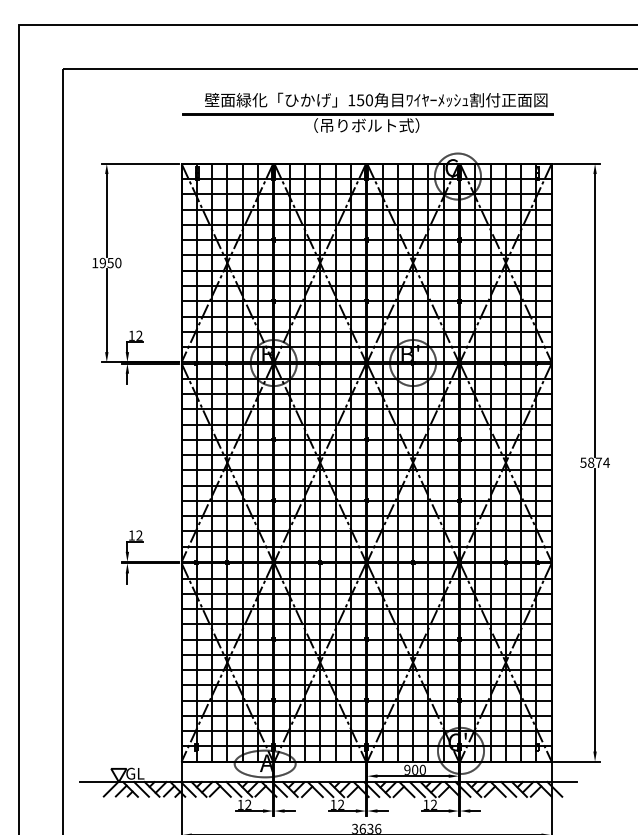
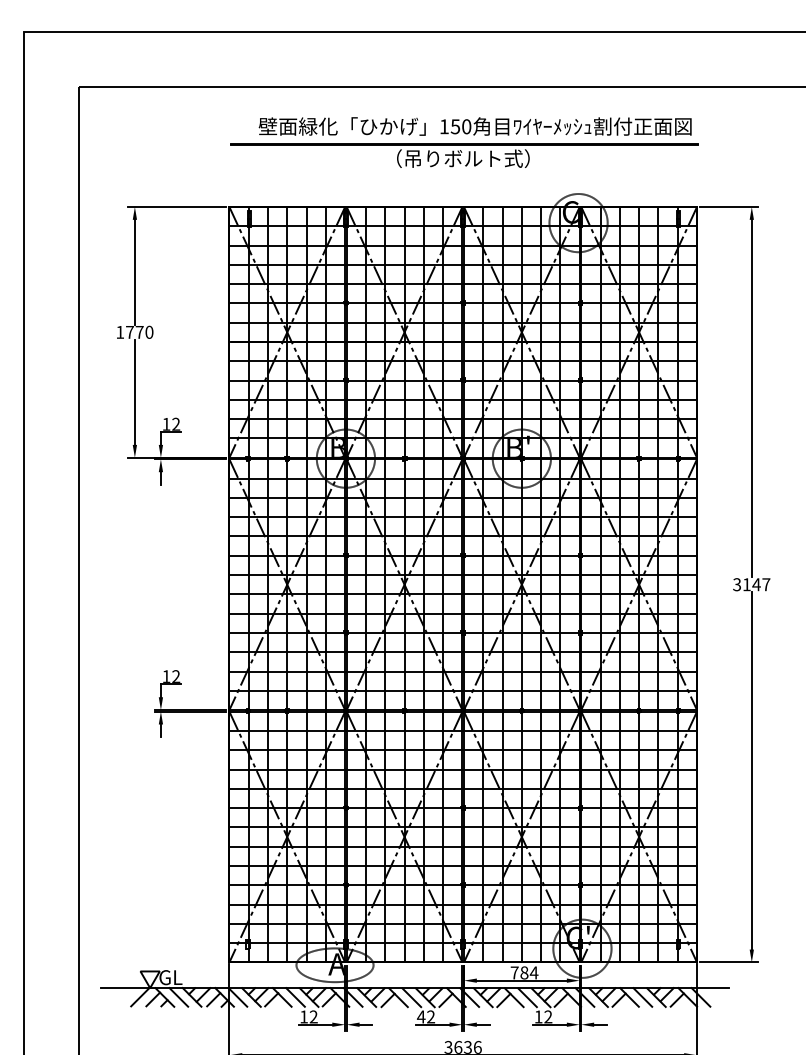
text: (106, 262) -> (134, 331), 1950 -> 1770
text: (594, 462) -> (751, 584), 5874 -> 3147
text: (415, 769) -> (524, 972), 900 -> 784
text: (333, 804) -> (421, 1016), 12 -> 42

